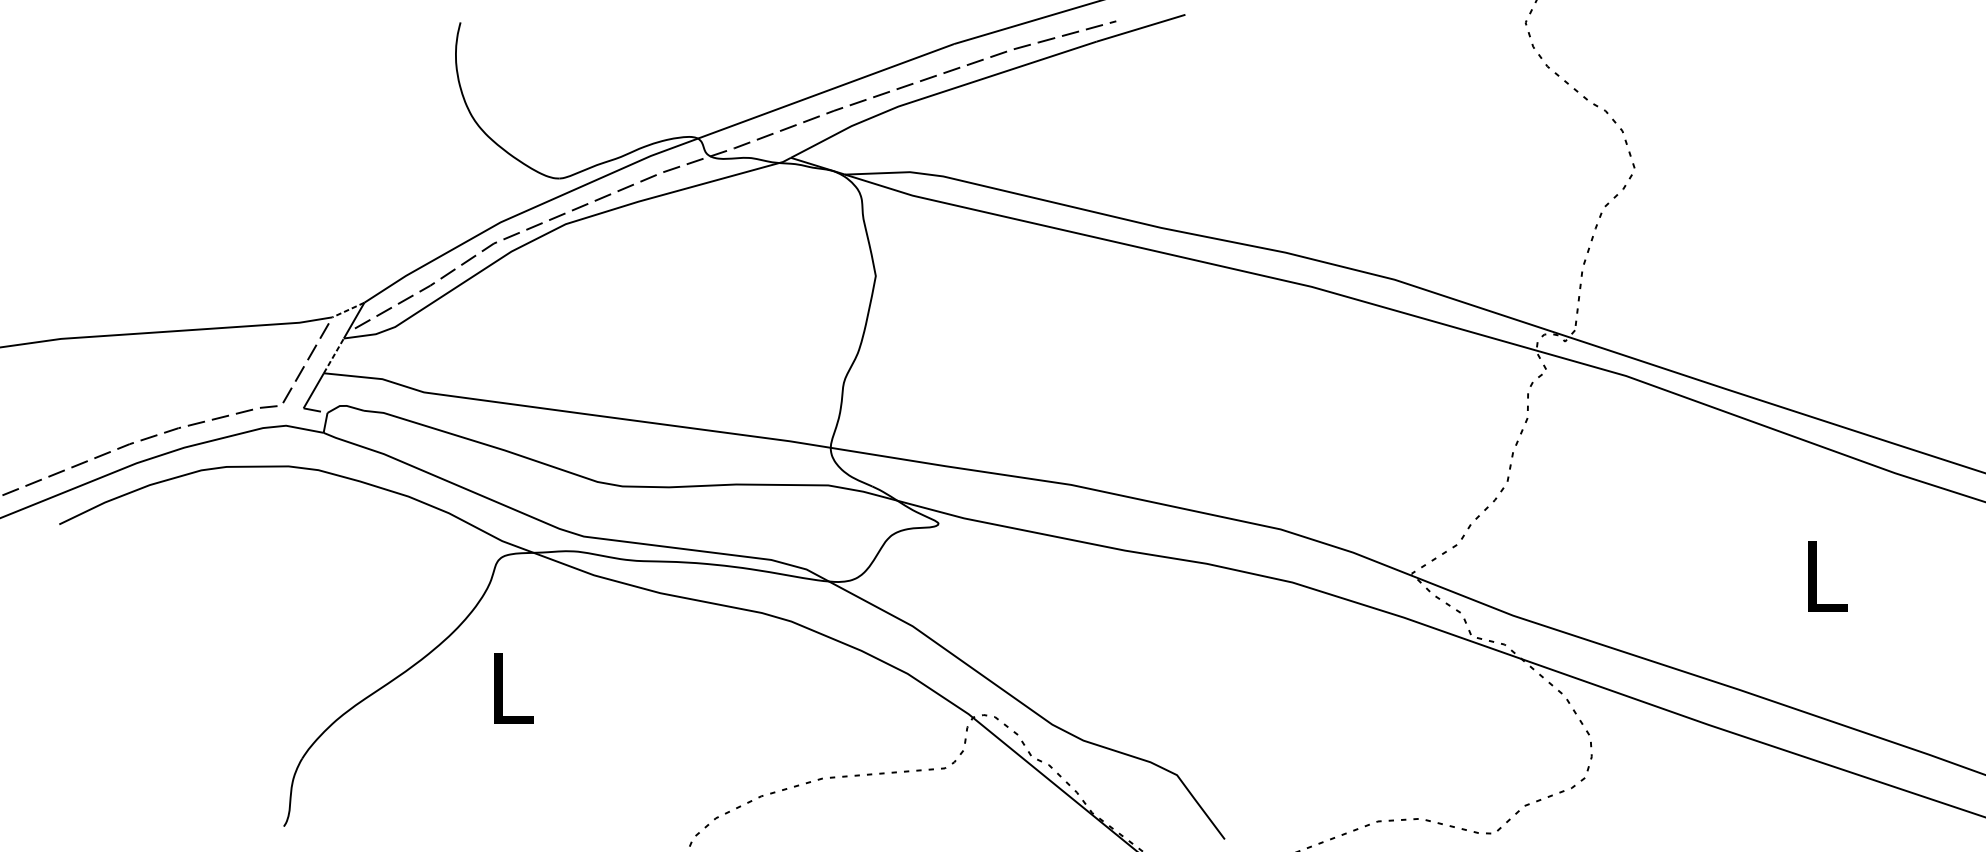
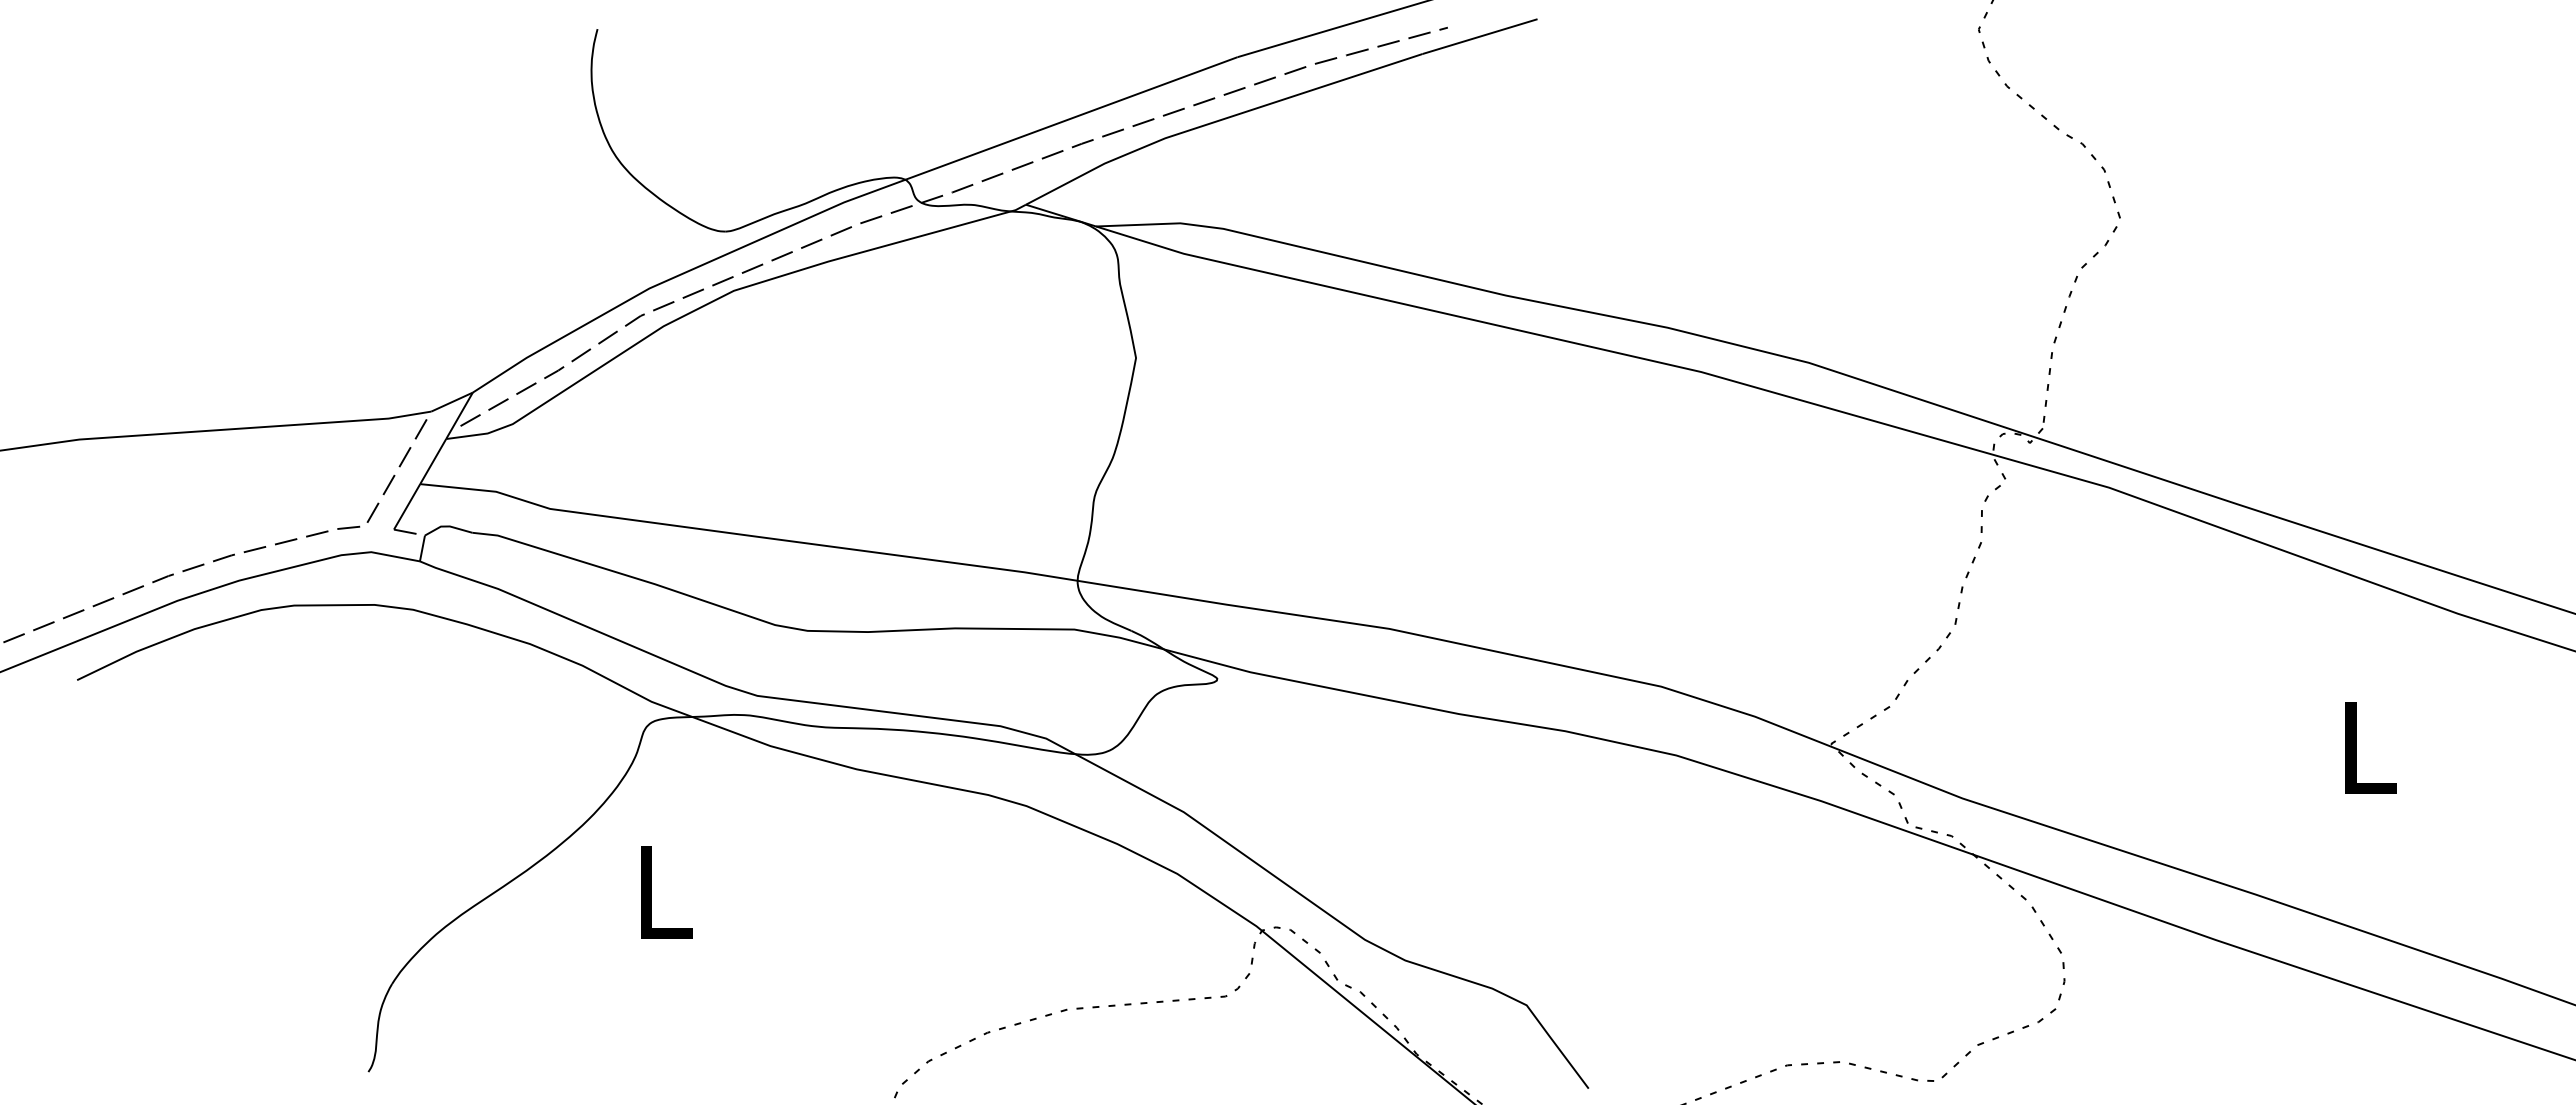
line: (348, 310) -> (452, 402), dashed -> solid
line: (334, 355) -> (433, 461), dashed -> solid

